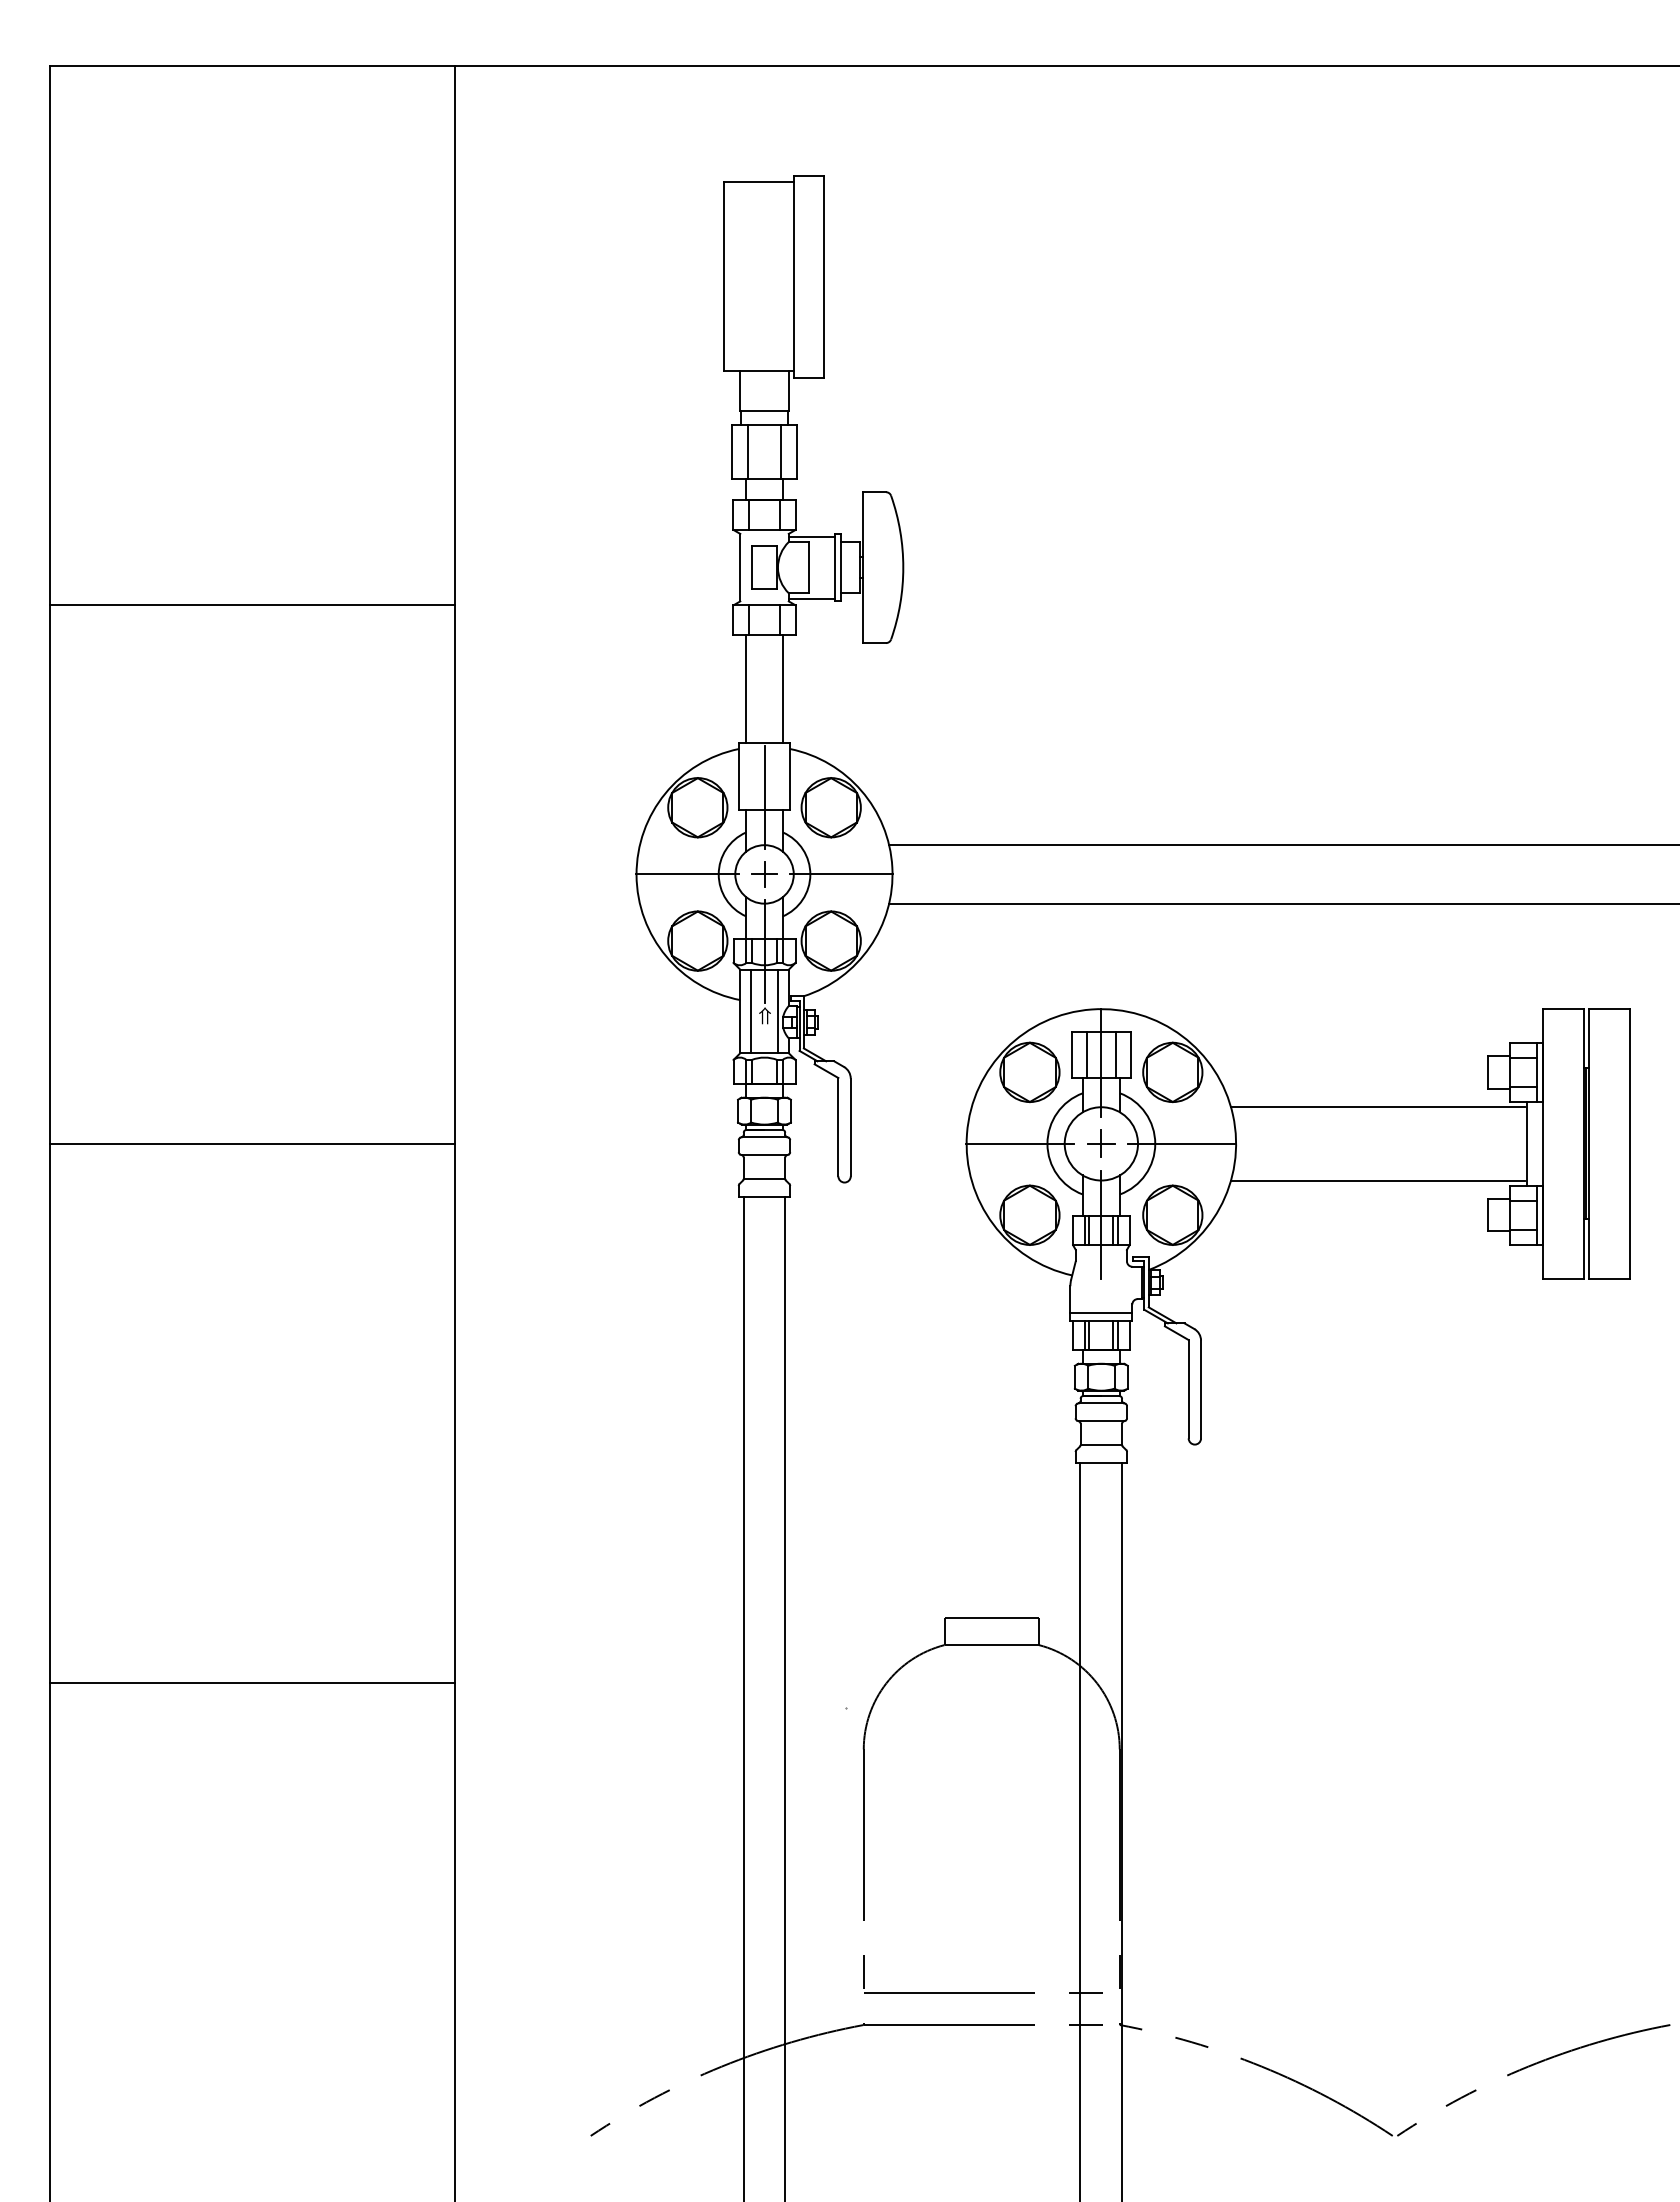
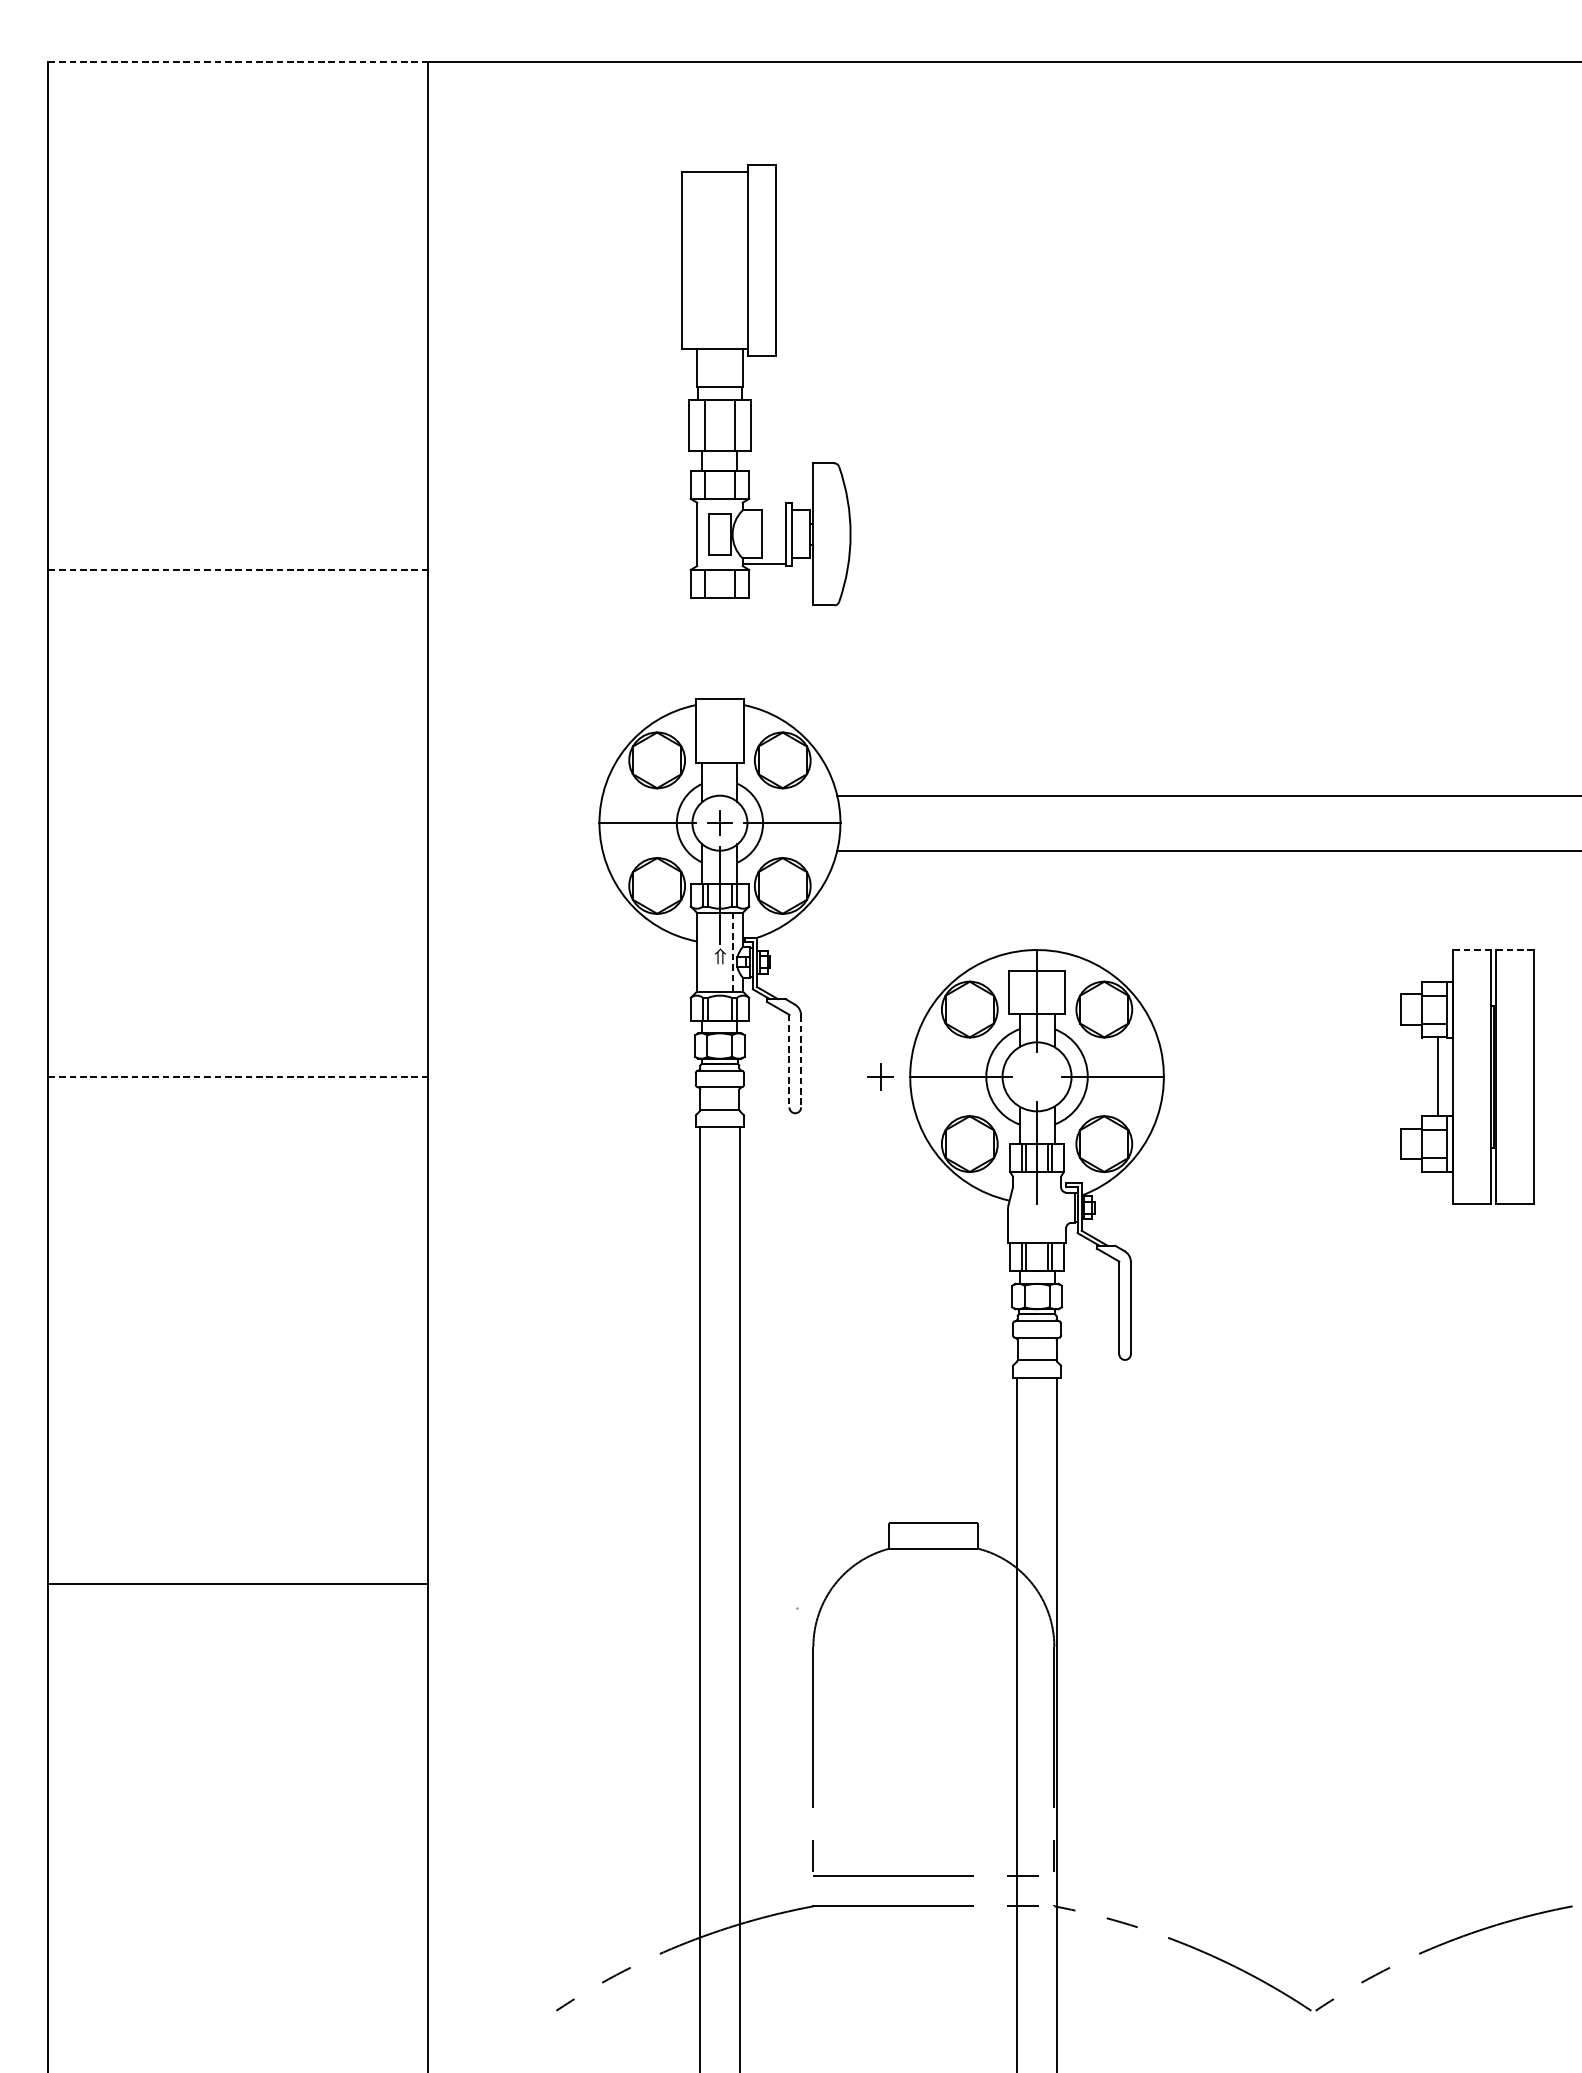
line: (252, 66) -> (237, 62), solid -> dashed
line: (811, 536) -> (764, 505), removed
line: (252, 604) -> (237, 569), solid -> dashed
line: (745, 688) -> (702, 648), removed
line: (783, 688) -> (737, 648), removed
line: (764, 797) -> (719, 750), removed
line: (1562, 1009) -> (1471, 950), solid -> dashed
line: (1609, 1009) -> (1515, 950), solid -> dashed
line: (751, 1011) -> (707, 952), removed
line: (778, 1011) -> (733, 952), solid -> dashed
line: (1086, 1054) -> (1023, 992), removed
line: (1116, 1054) -> (1051, 992), removed
line: (1378, 1107) -> (1297, 1042), removed
line: (838, 1127) -> (789, 1061), solid -> dashed
line: (850, 1127) -> (800, 1061), solid -> dashed
line: (252, 1143) -> (237, 1076), solid -> dashed
part: (1101, 1143) -> (880, 1076), moved
line: (1378, 1180) -> (1297, 1111), removed
line: (1101, 1312) -> (1037, 1235), removed

